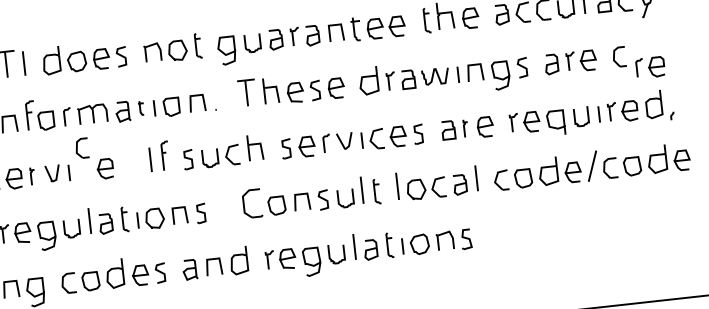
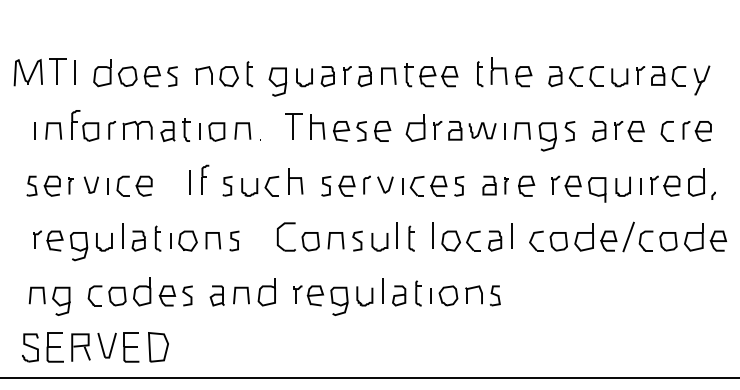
part: (649, 67) -> (696, 131), moved
part: (141, 107) -> (186, 129), size x1.67
part: (81, 147) -> (122, 185), moved

